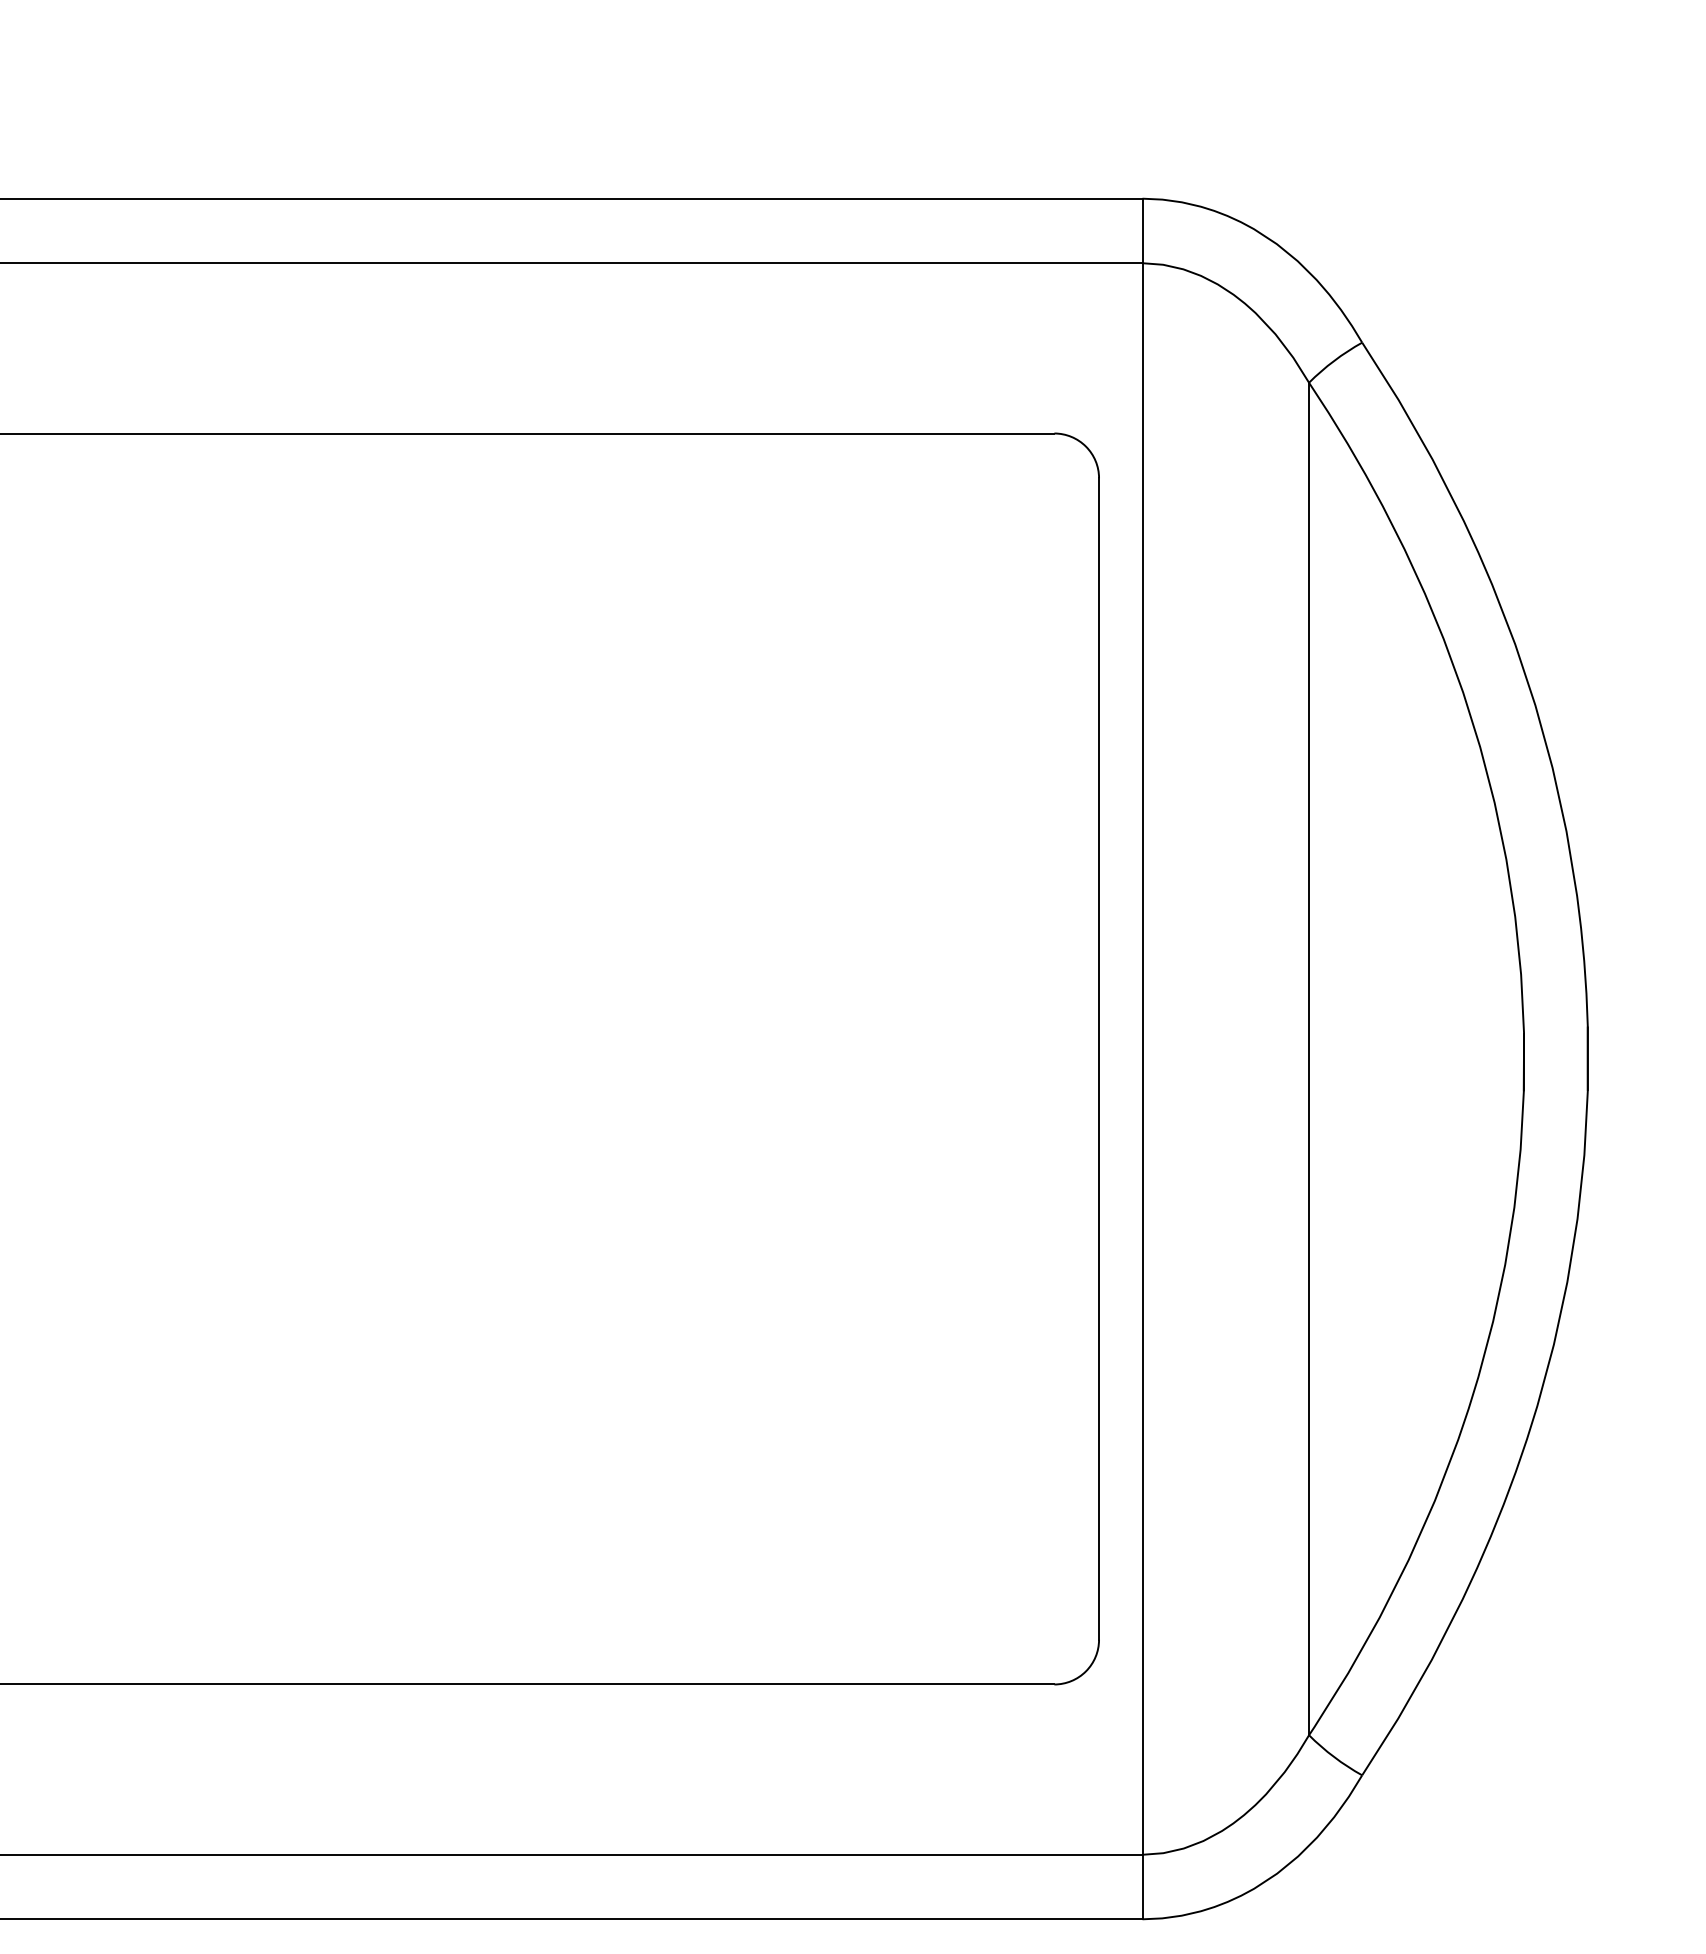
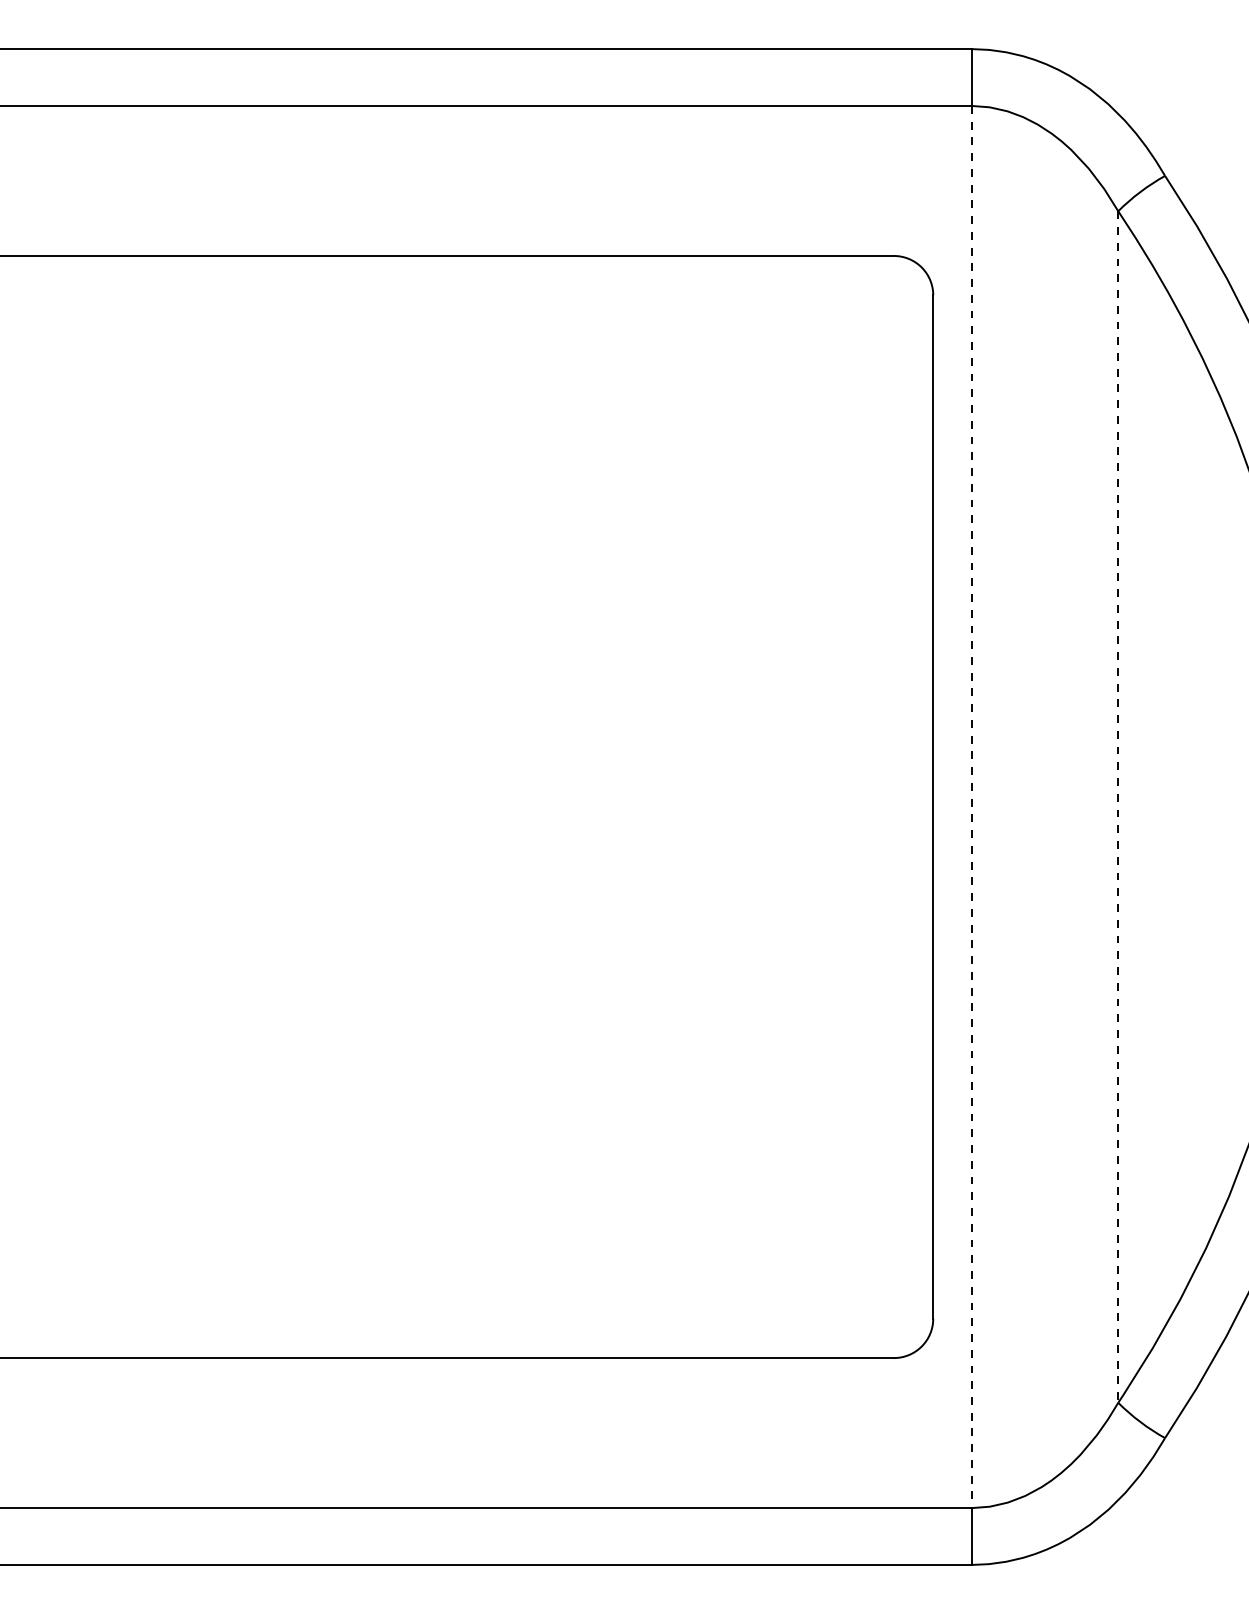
line: (1142, 1059) -> (971, 807), solid -> dashed
line: (1309, 1059) -> (1118, 807), solid -> dashed

